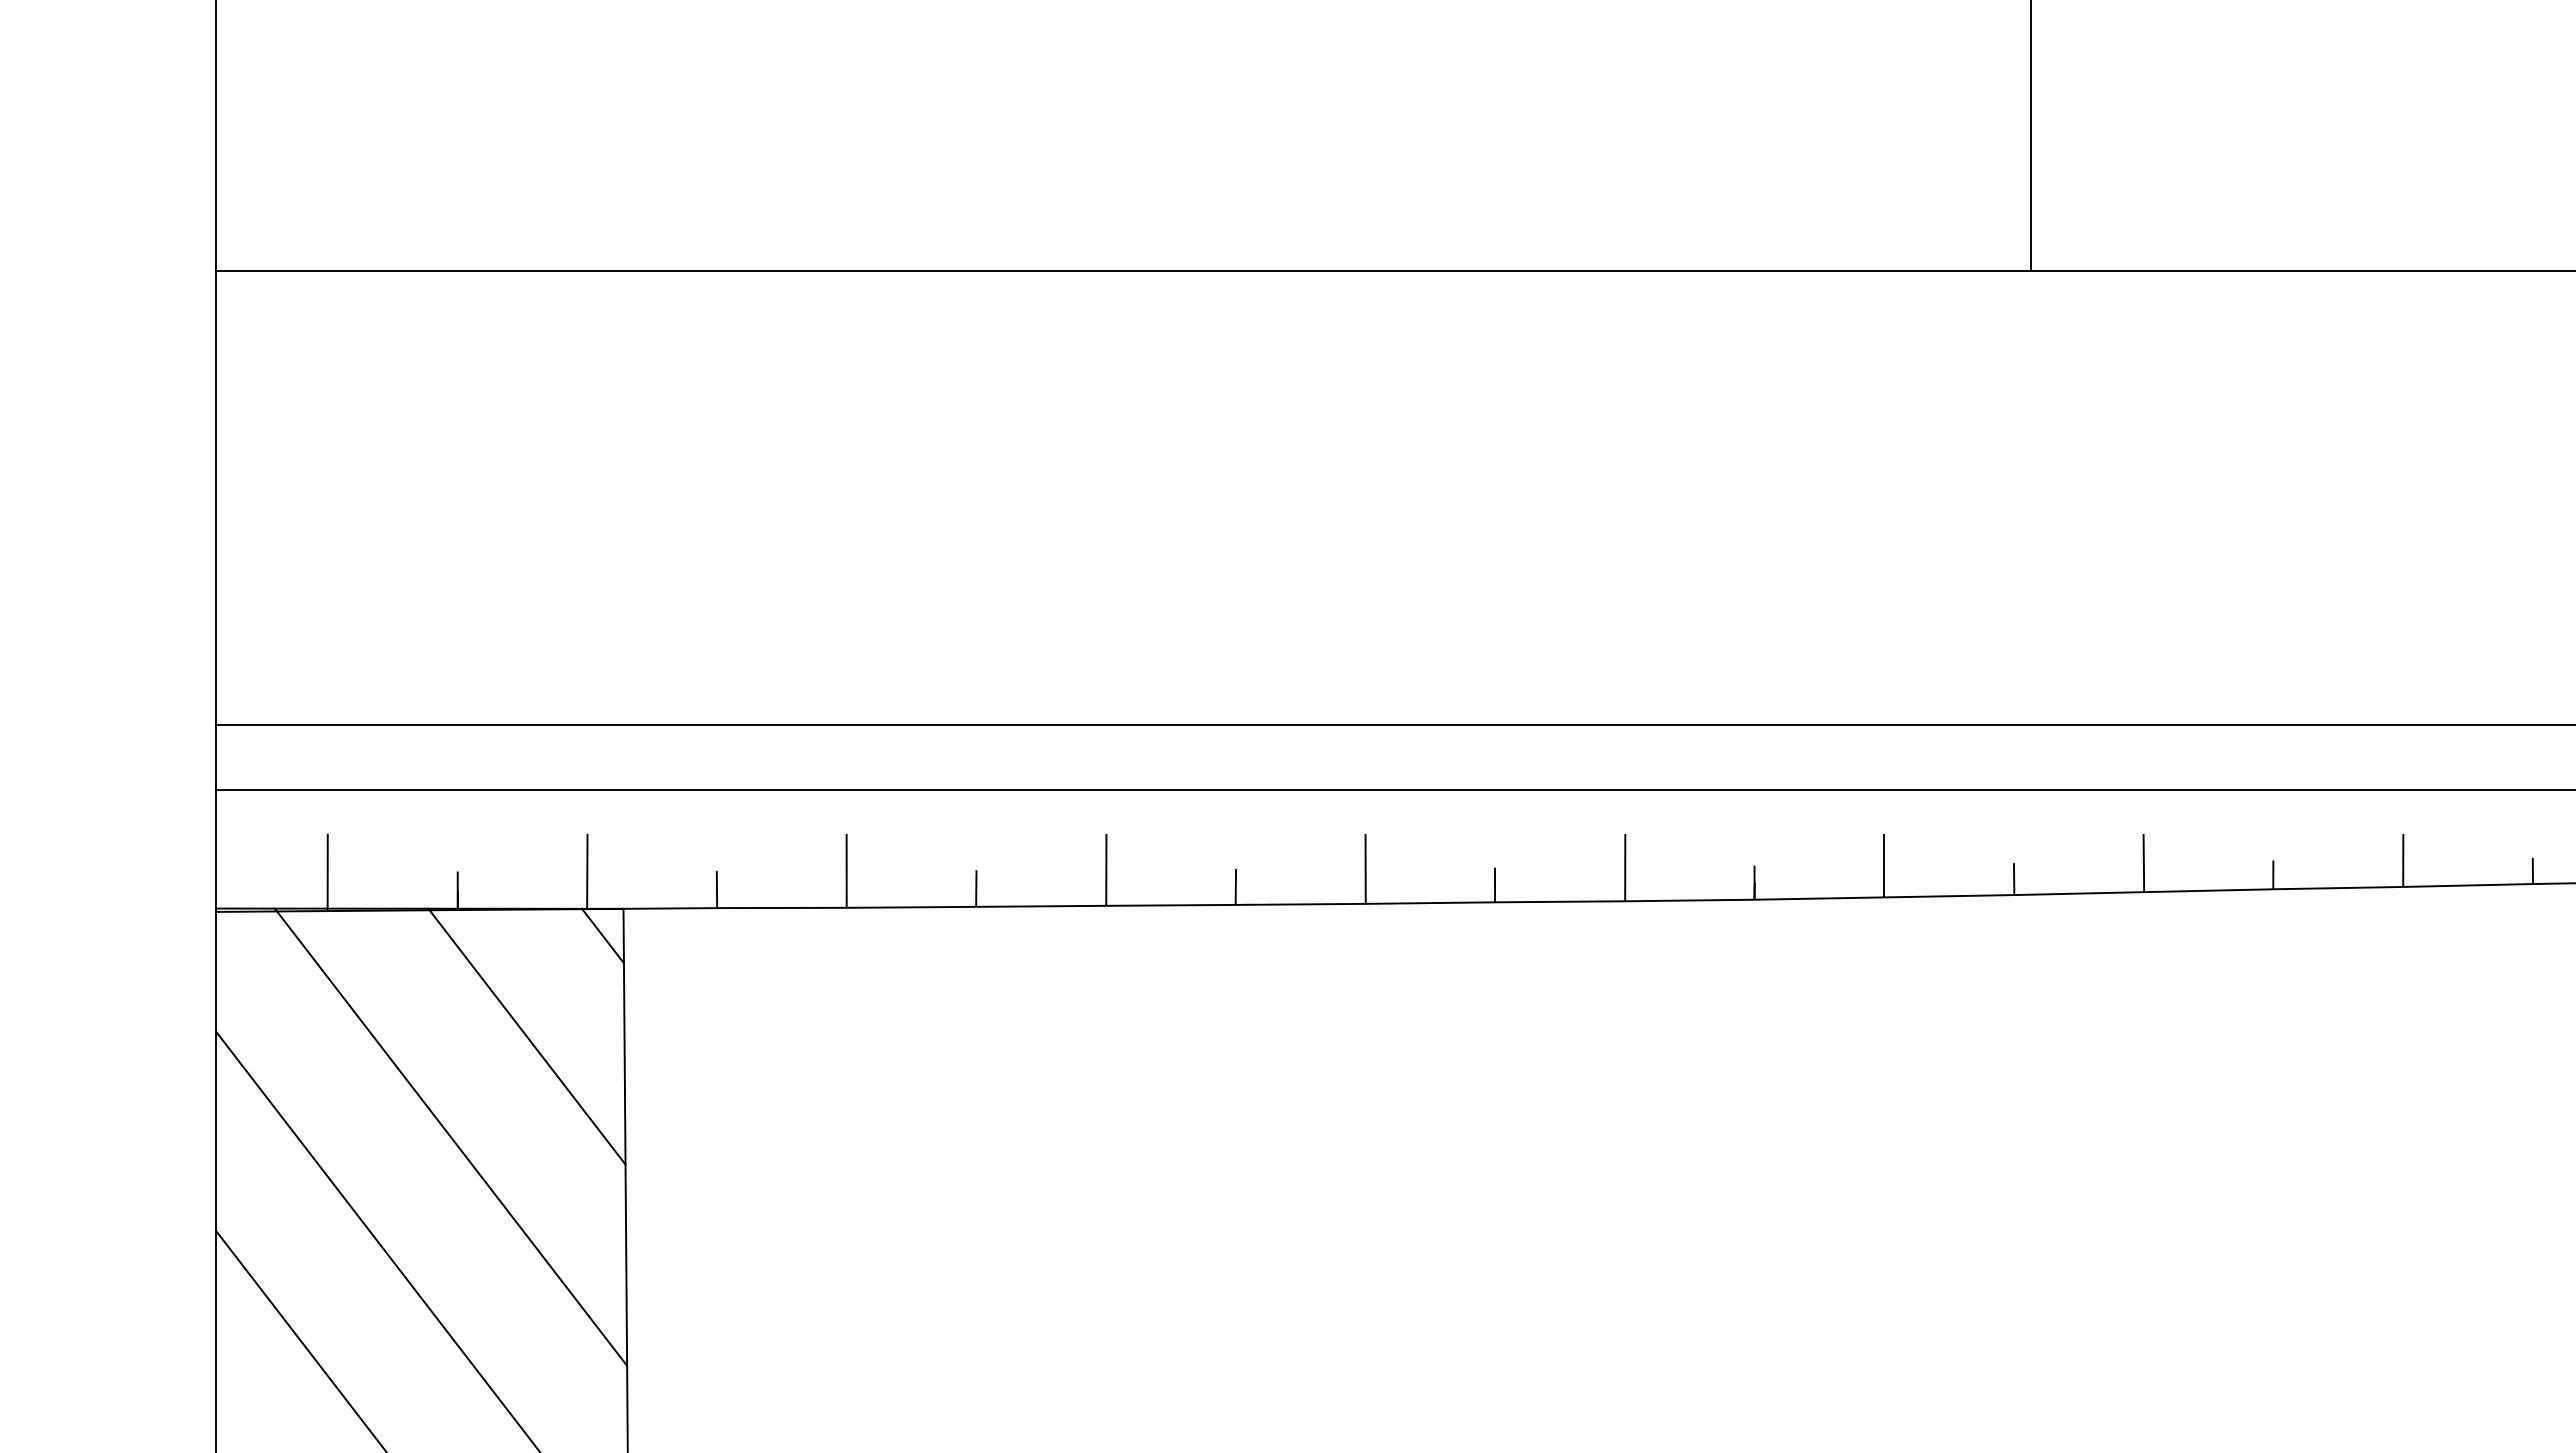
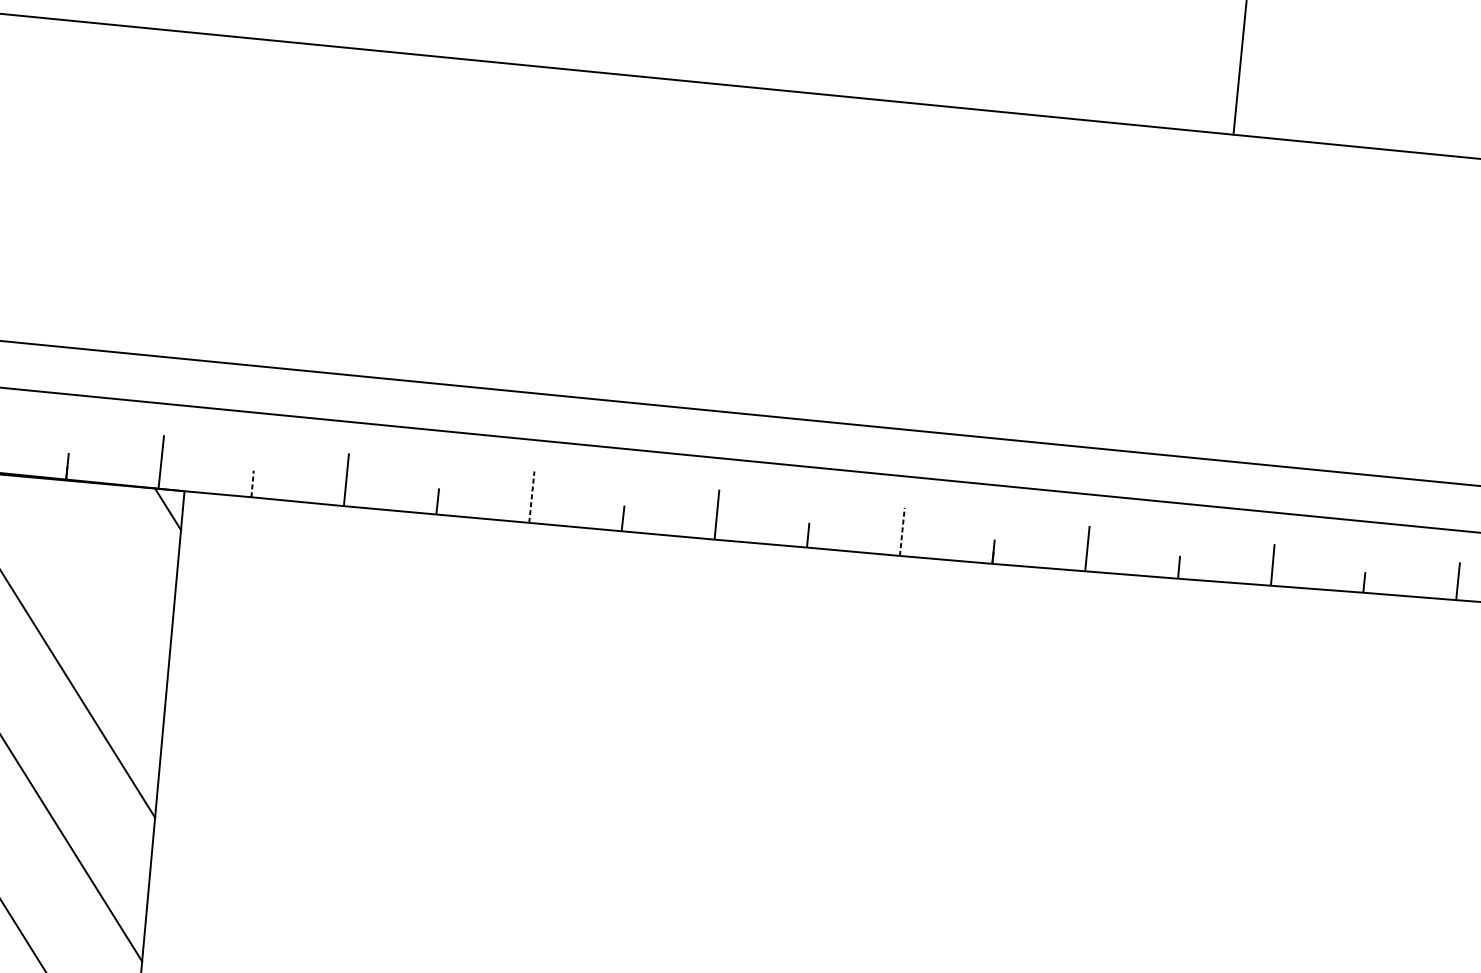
line: (1625, 867) -> (902, 531), solid -> dashed
line: (1106, 869) -> (531, 496), solid -> dashed
line: (716, 889) -> (252, 483), solid -> dashed
line: (526, 1036) -> (106, 575), removed

